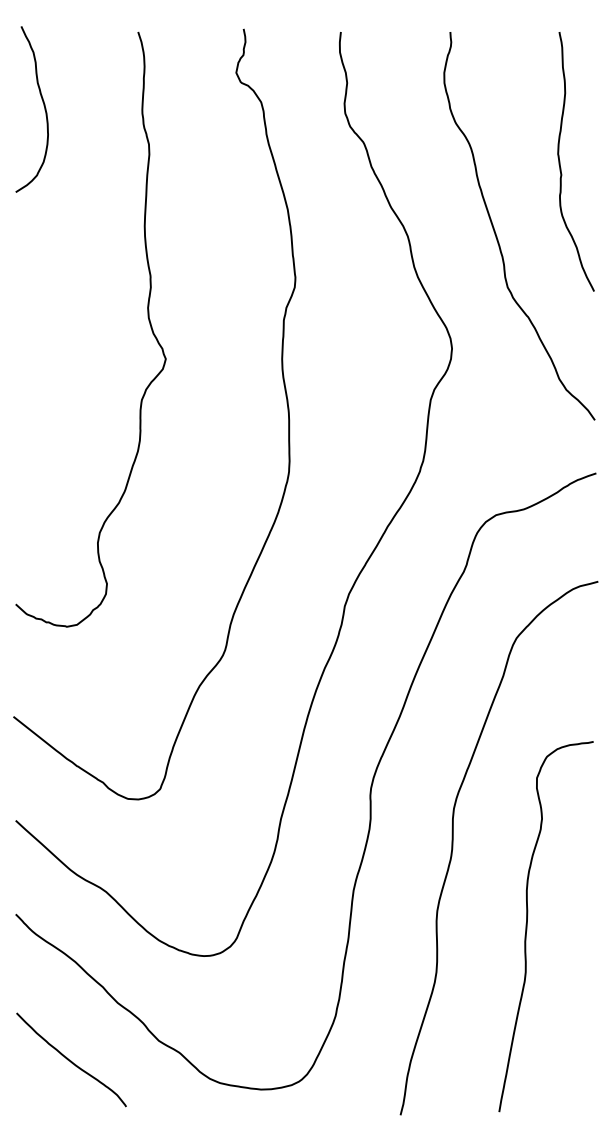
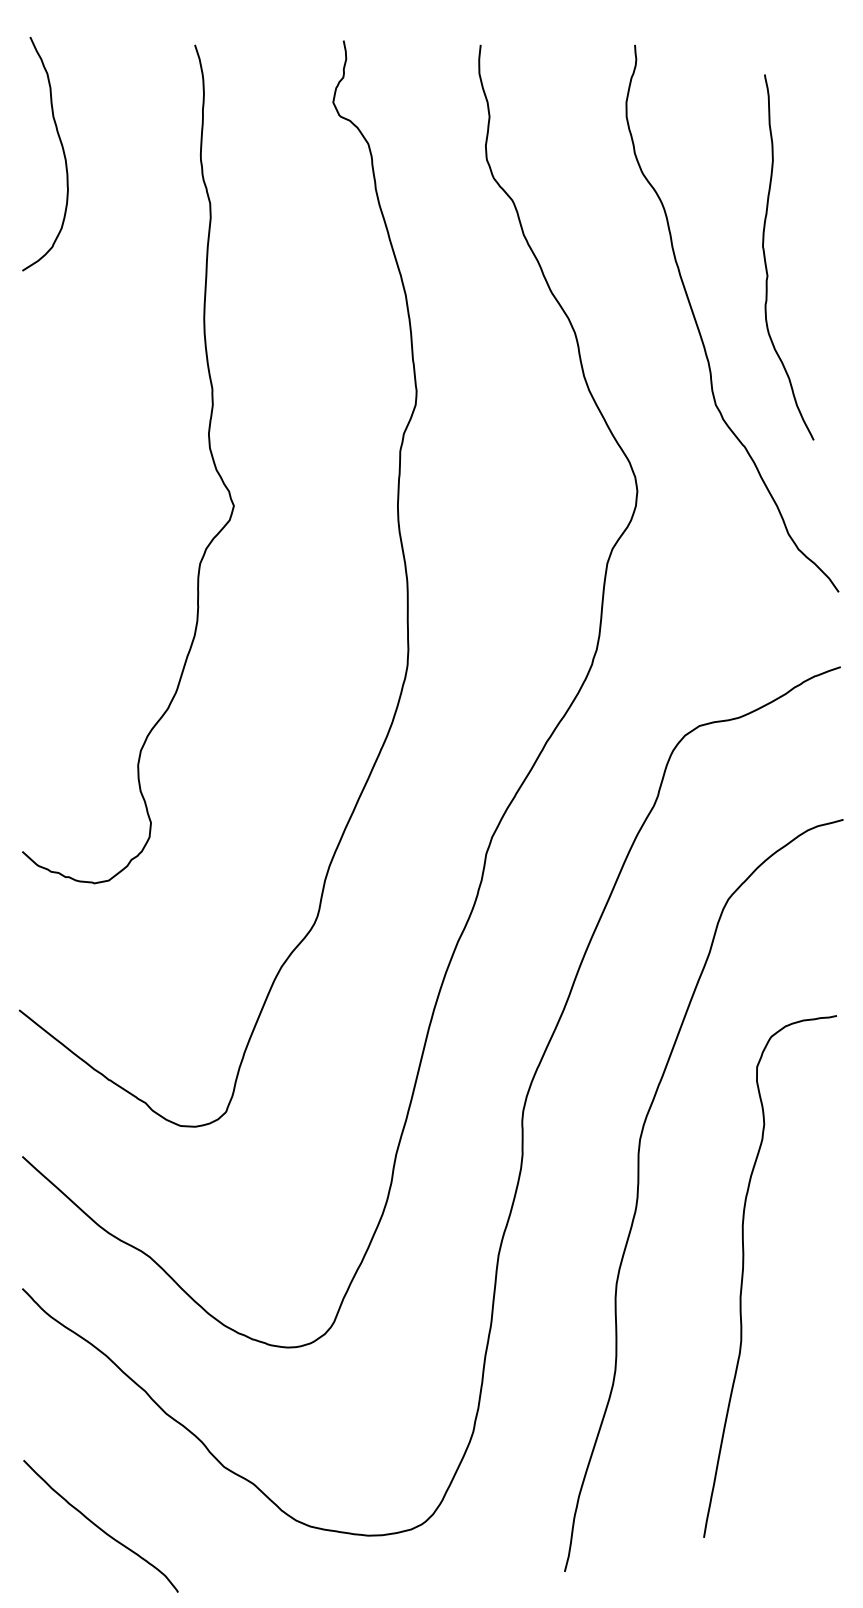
curve: (560, 161) -> (766, 257), moved
curve: (527, 926) -> (743, 1276), moved
curve: (71, 1060) -> (100, 1527), moved

